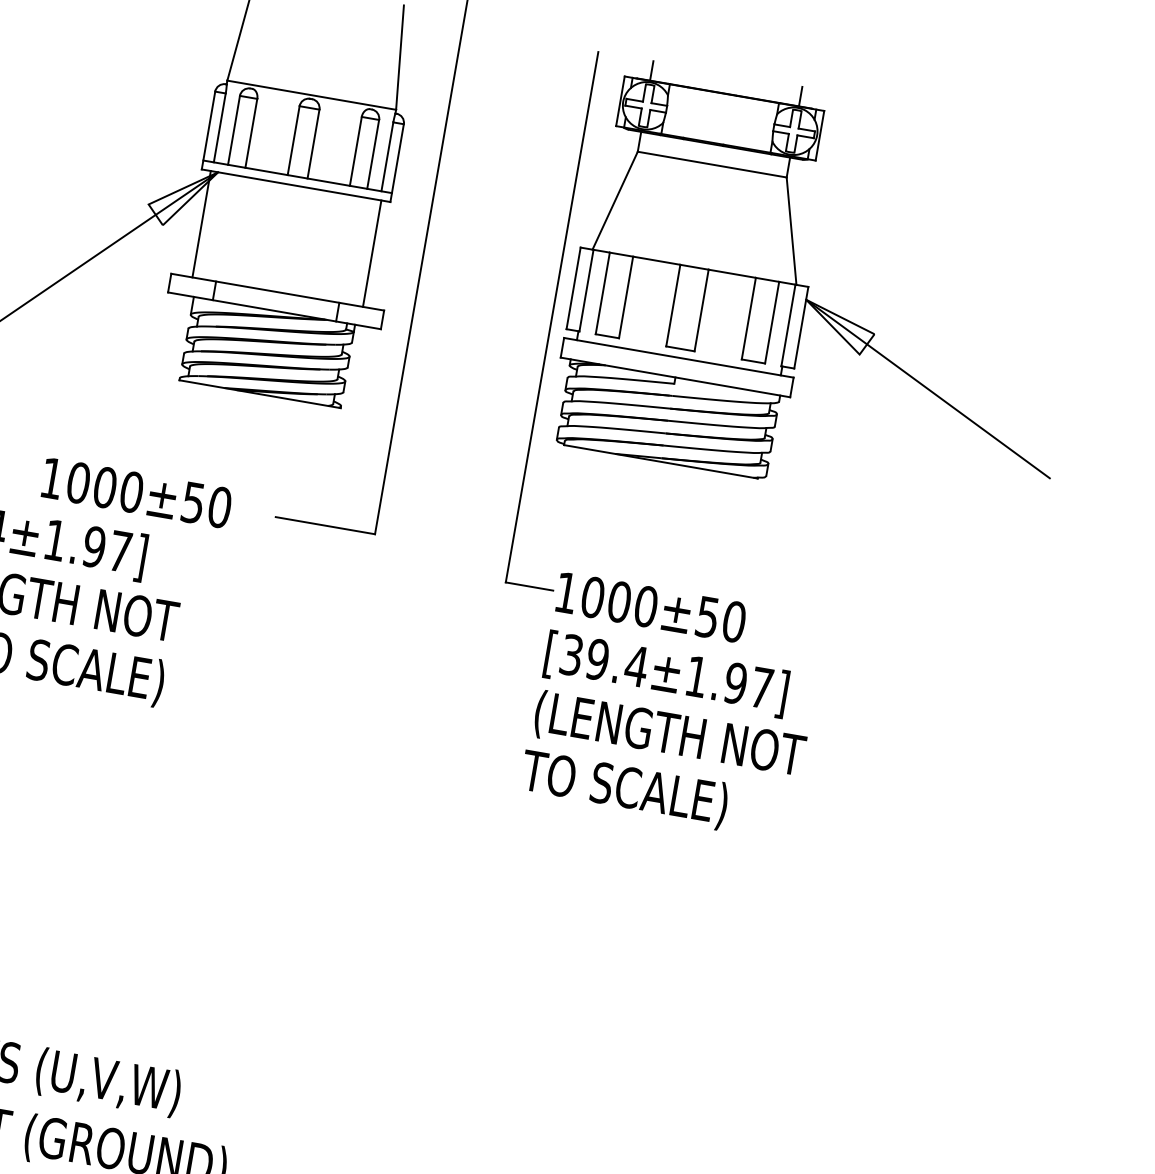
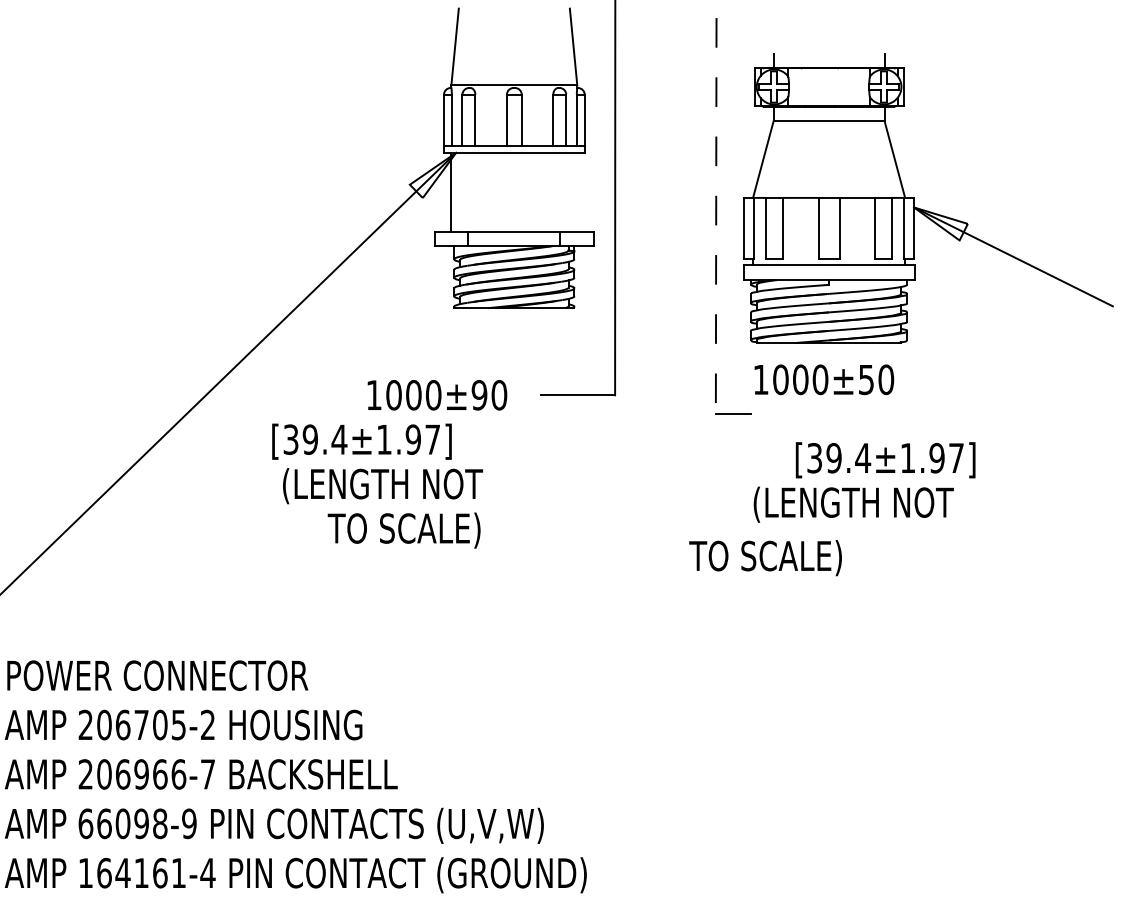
line: (371, 253) -> (577, 192), removed
part: (819, 304) -> (924, 209), moved
line: (552, 316) -> (716, 215), solid -> dashed
text: (193, 503) -> (479, 395), 1000±50 -> 1000±90
text: (651, 607) -> (824, 379), moved
text: (666, 674) -> (885, 460), moved
text: (624, 790) -> (765, 558), moved

